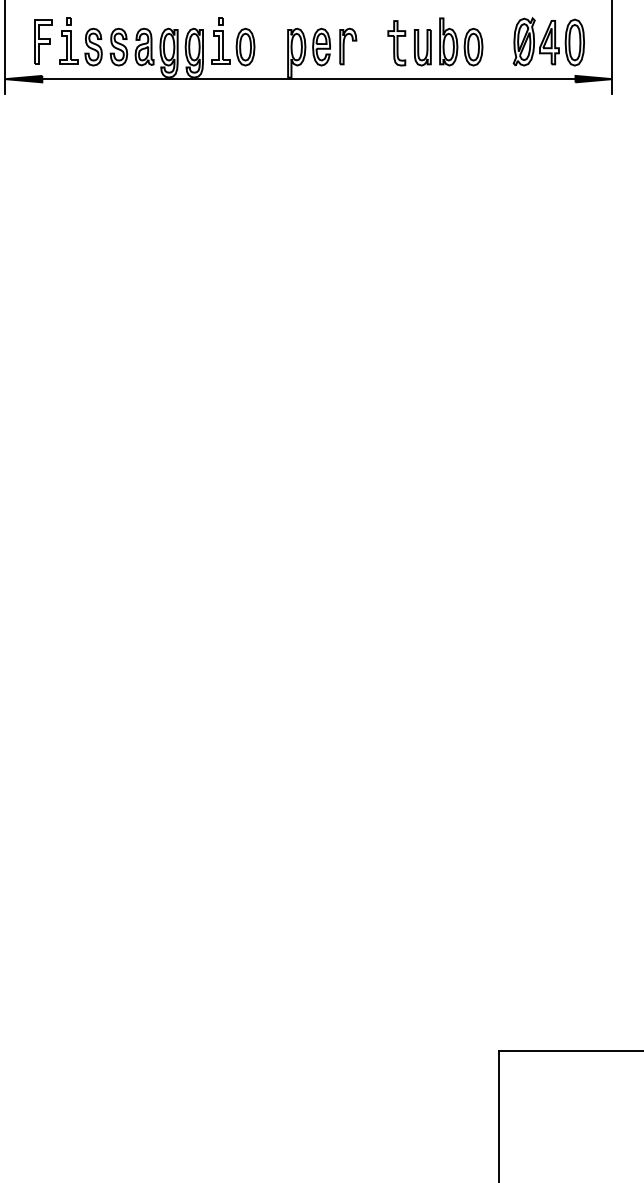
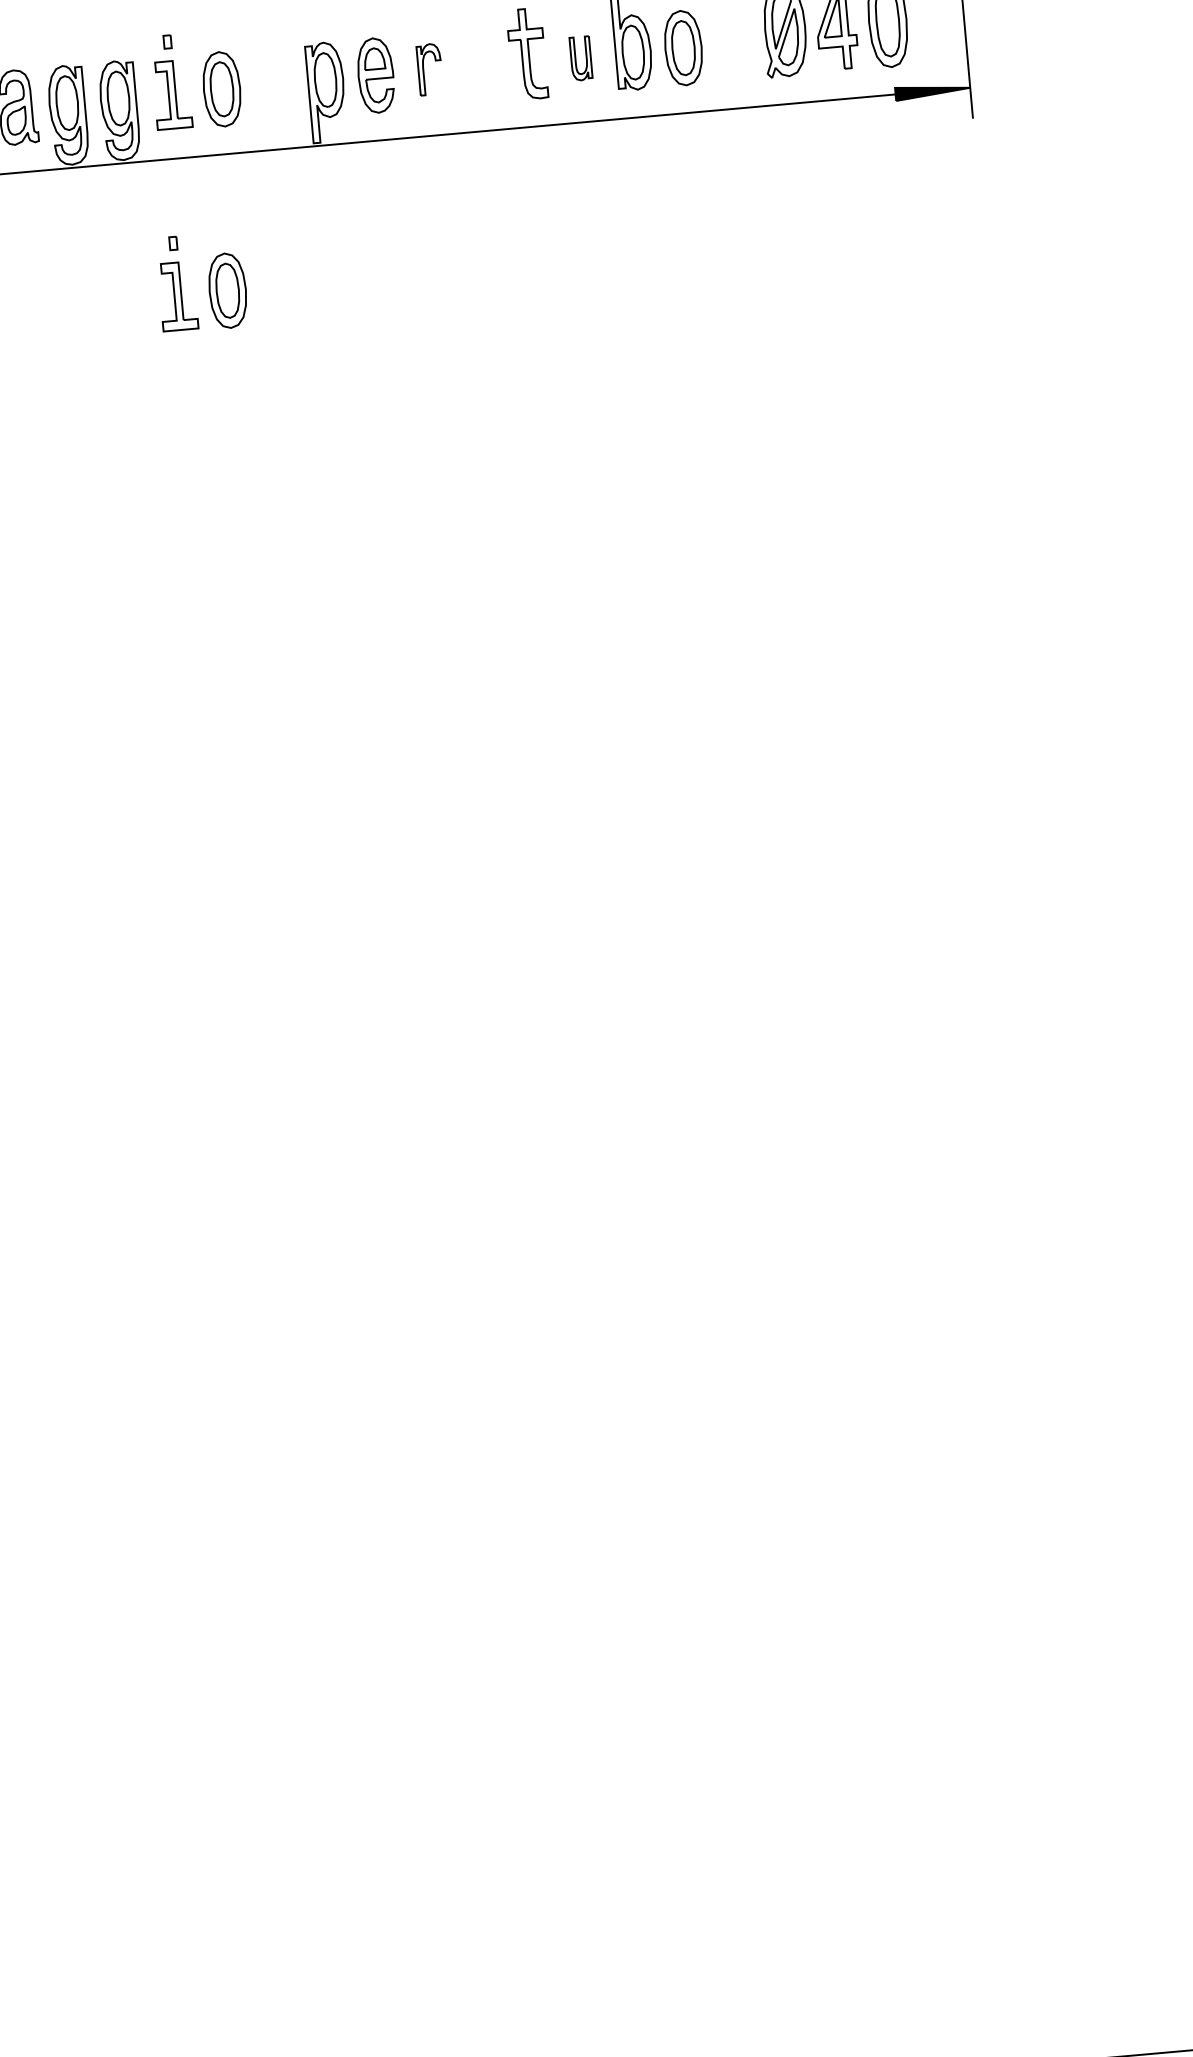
part: (348, 46) -> (430, 69), size x0.7
part: (422, 47) -> (580, 58), size x0.6
part: (227, 140) -> (202, 281), added

